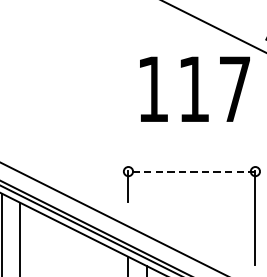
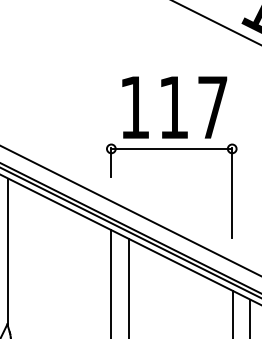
text: (194, 89) -> (174, 107), moved
line: (191, 171) -> (171, 148), dashed -> solid

